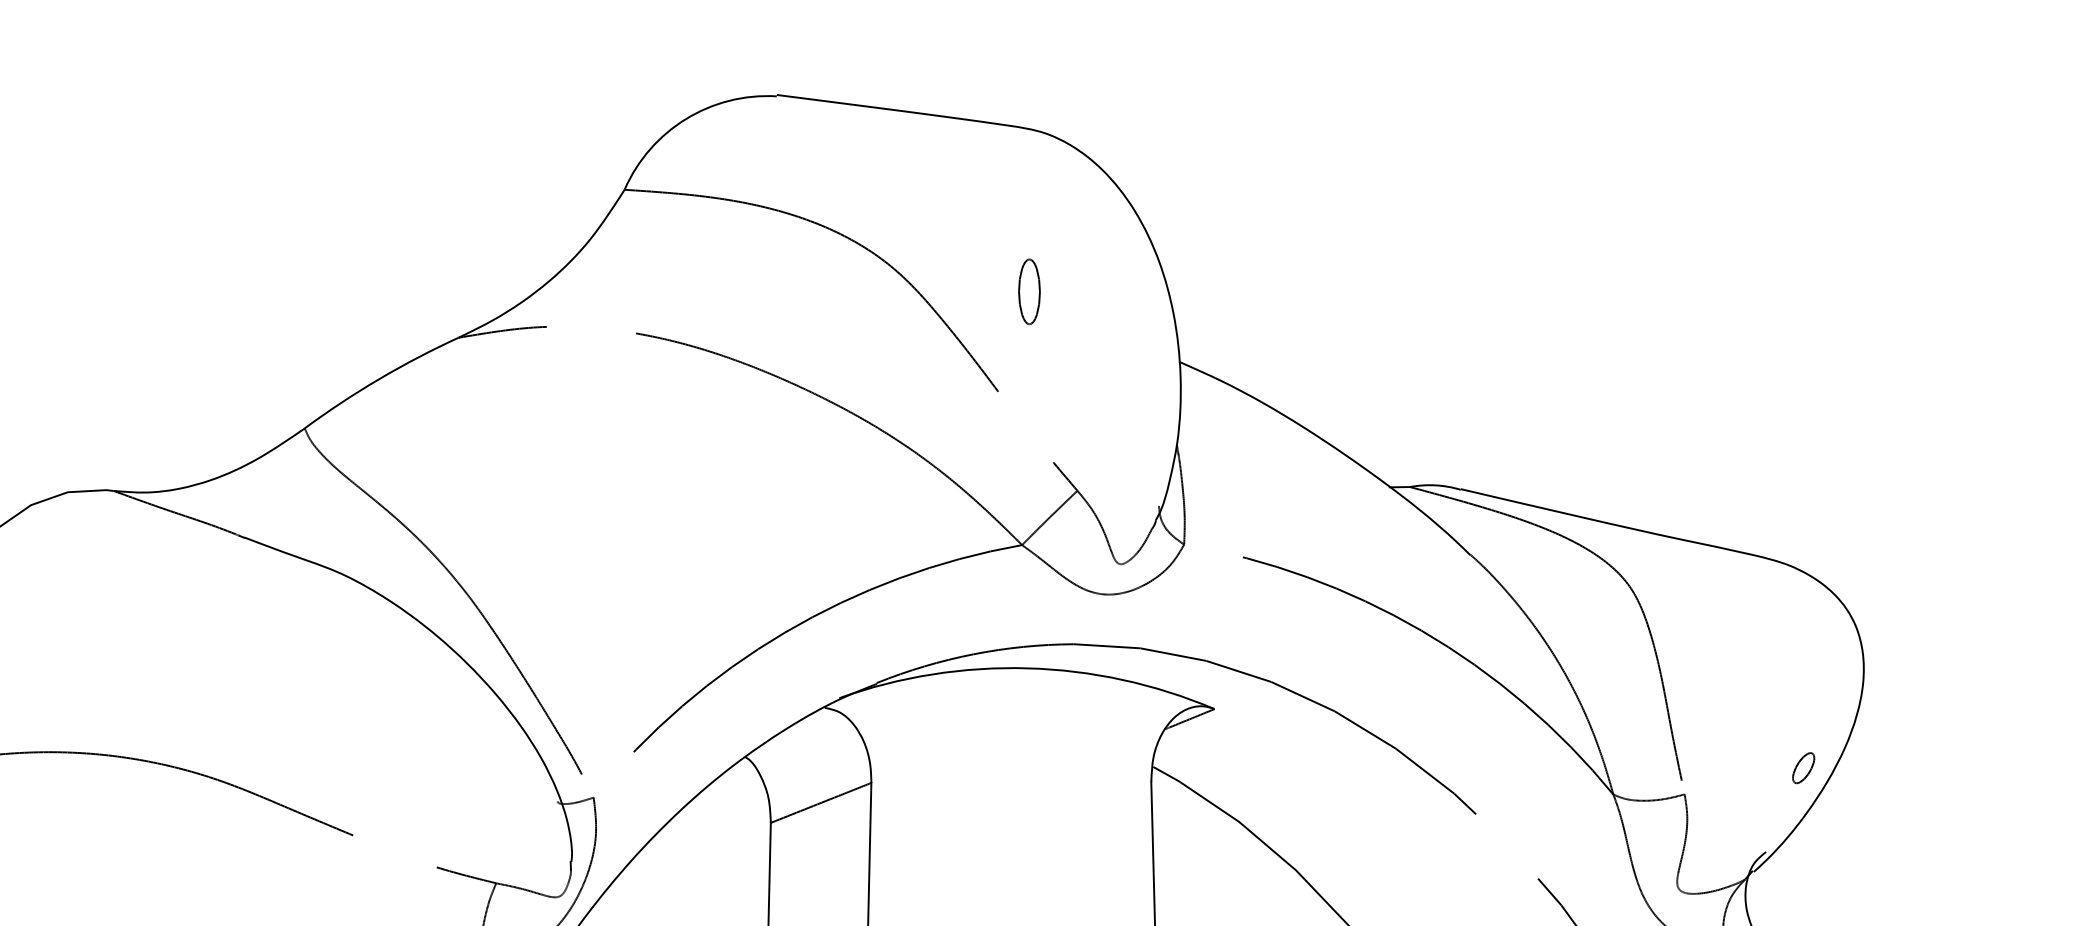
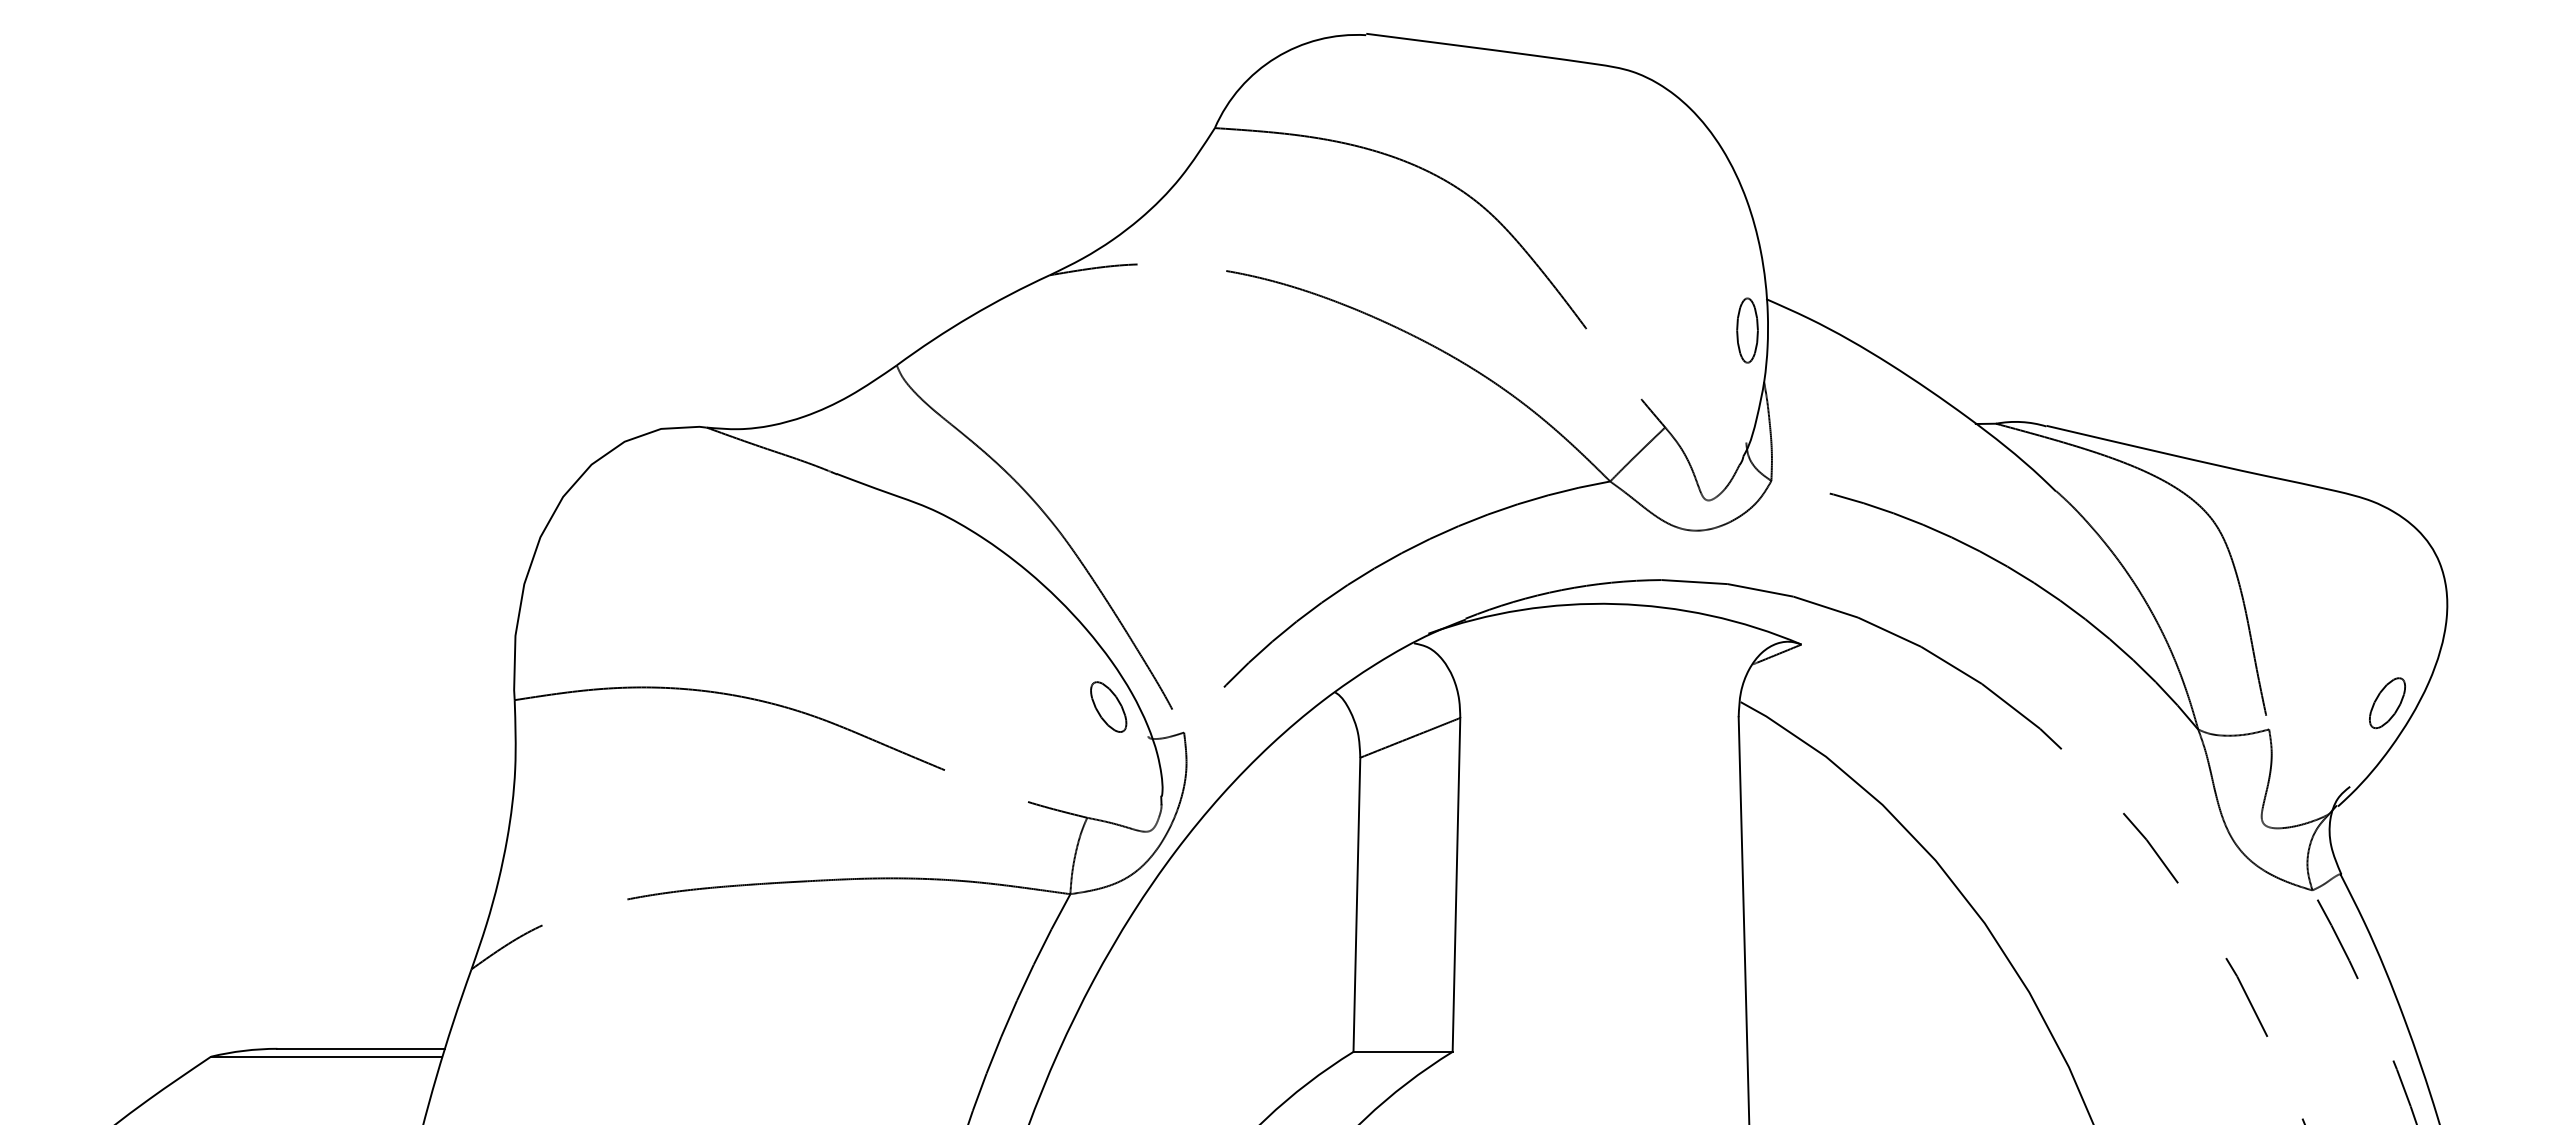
part: (1029, 291) -> (1747, 330), moved
part: (1803, 768) -> (2387, 703), size x1.67
part: (517, 771) -> (1108, 706), added

